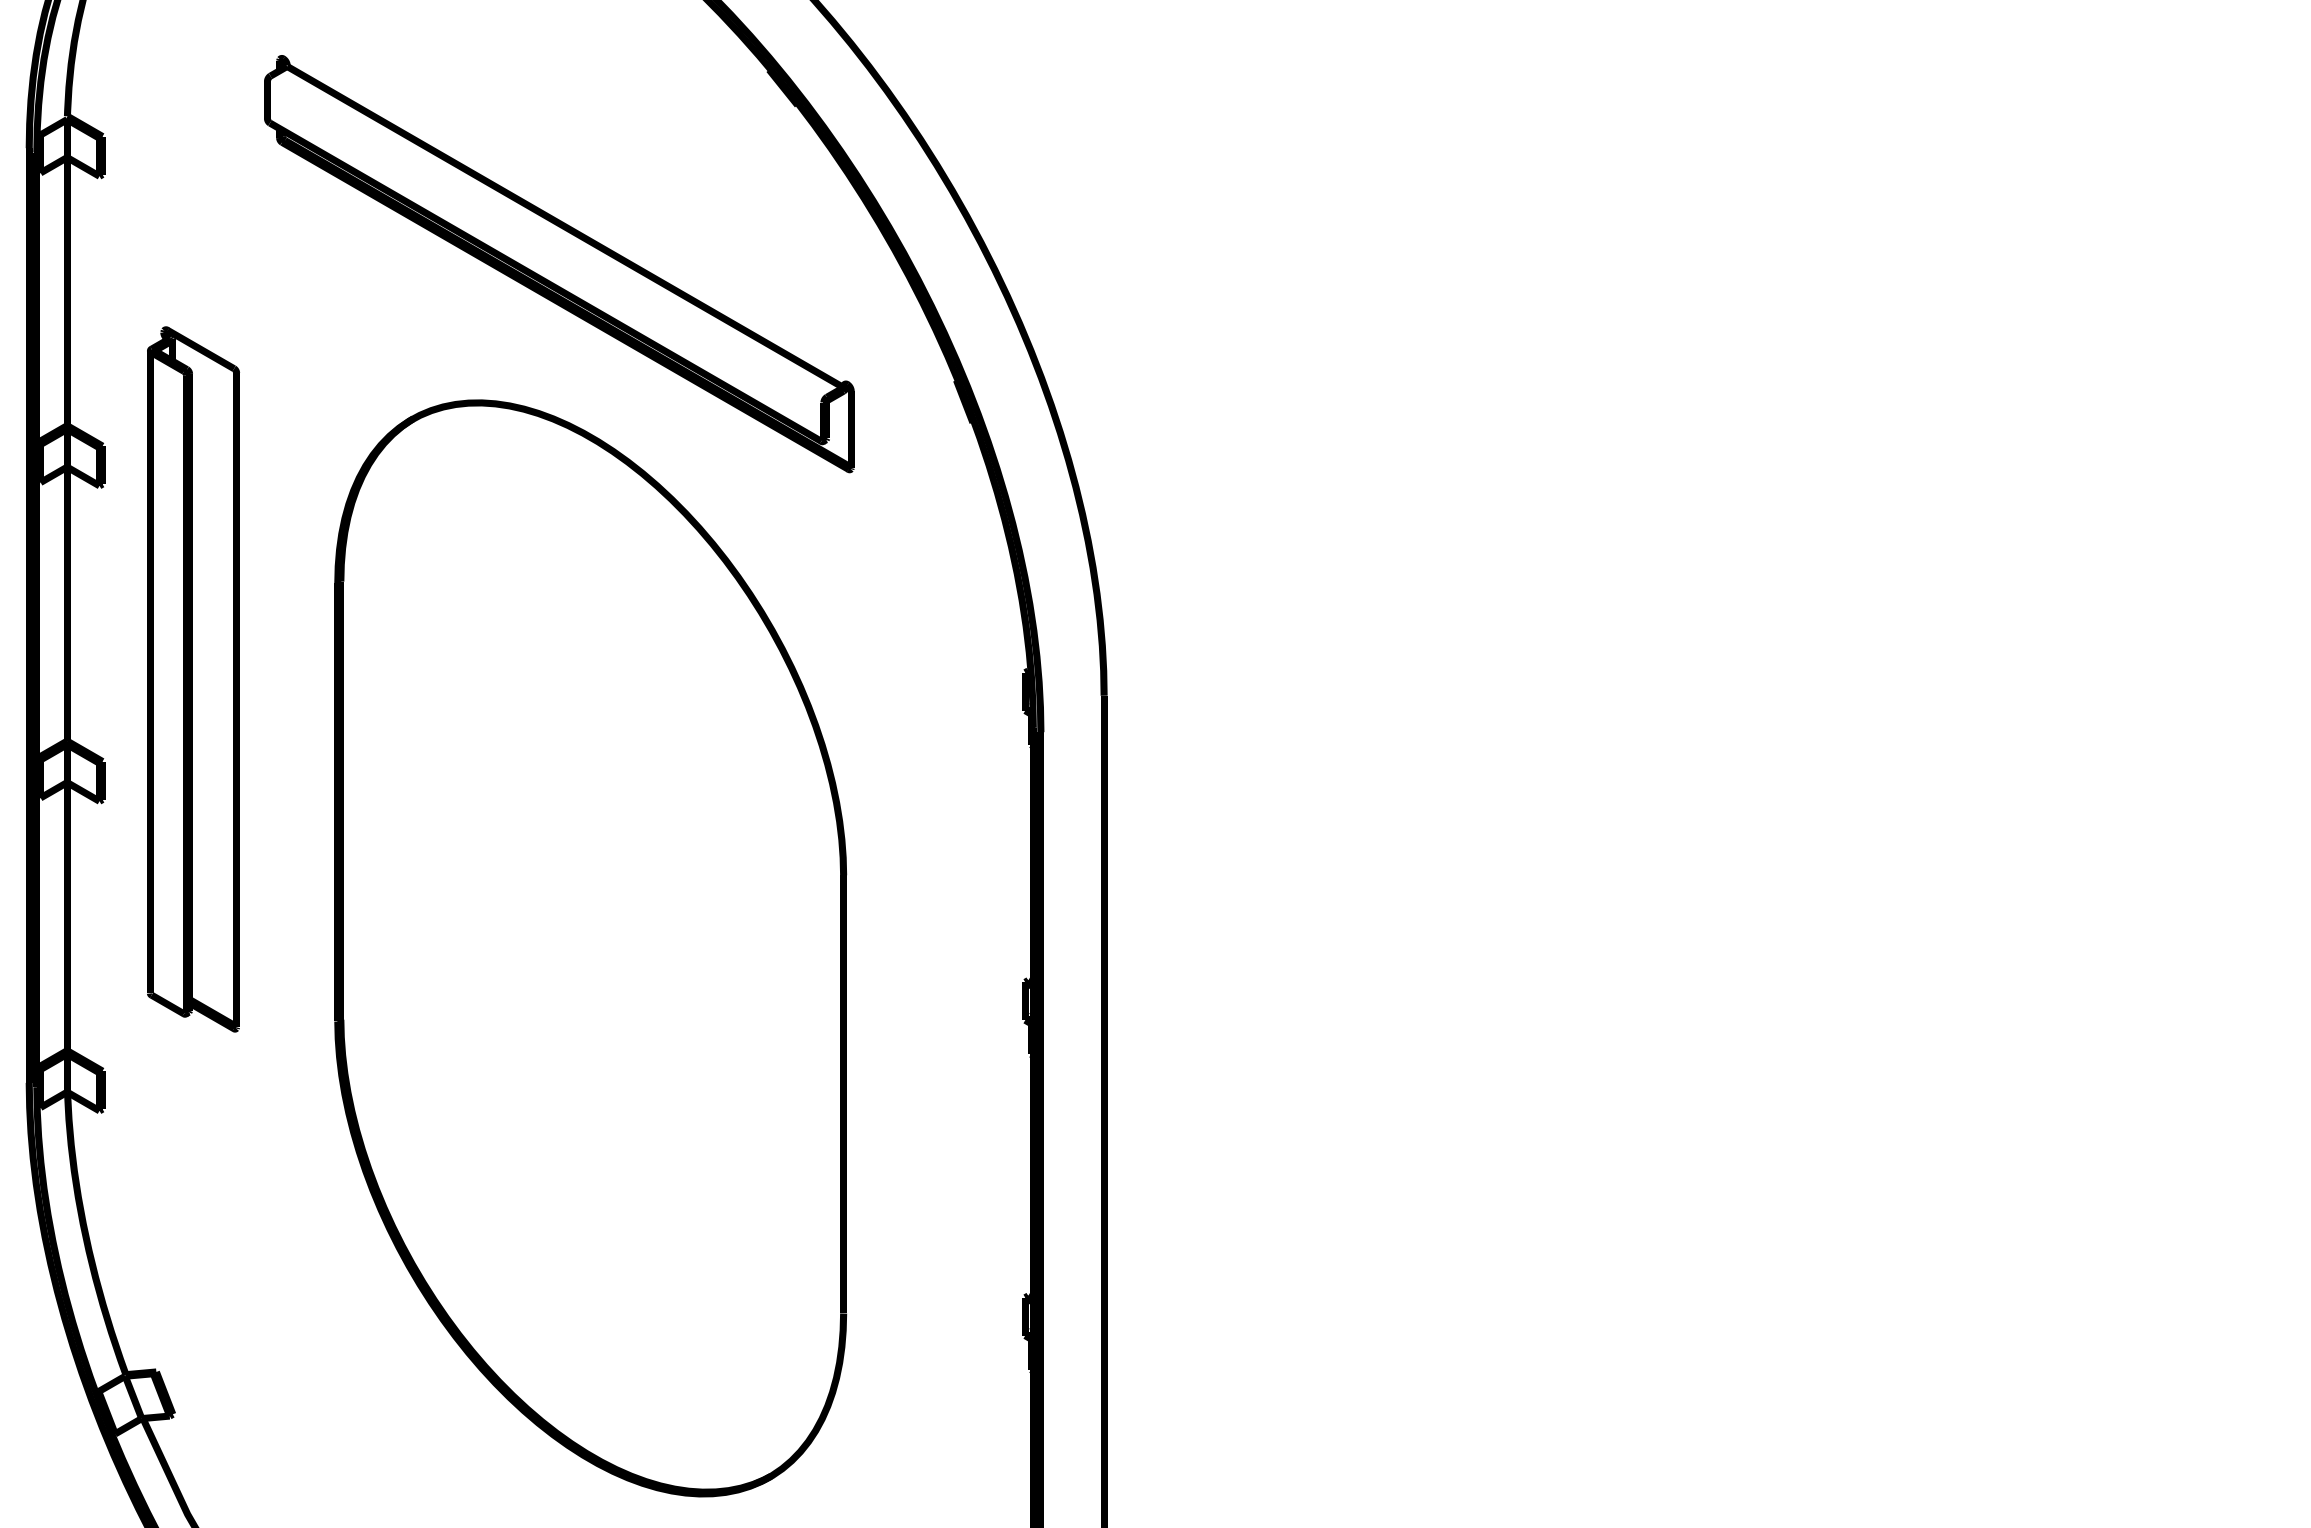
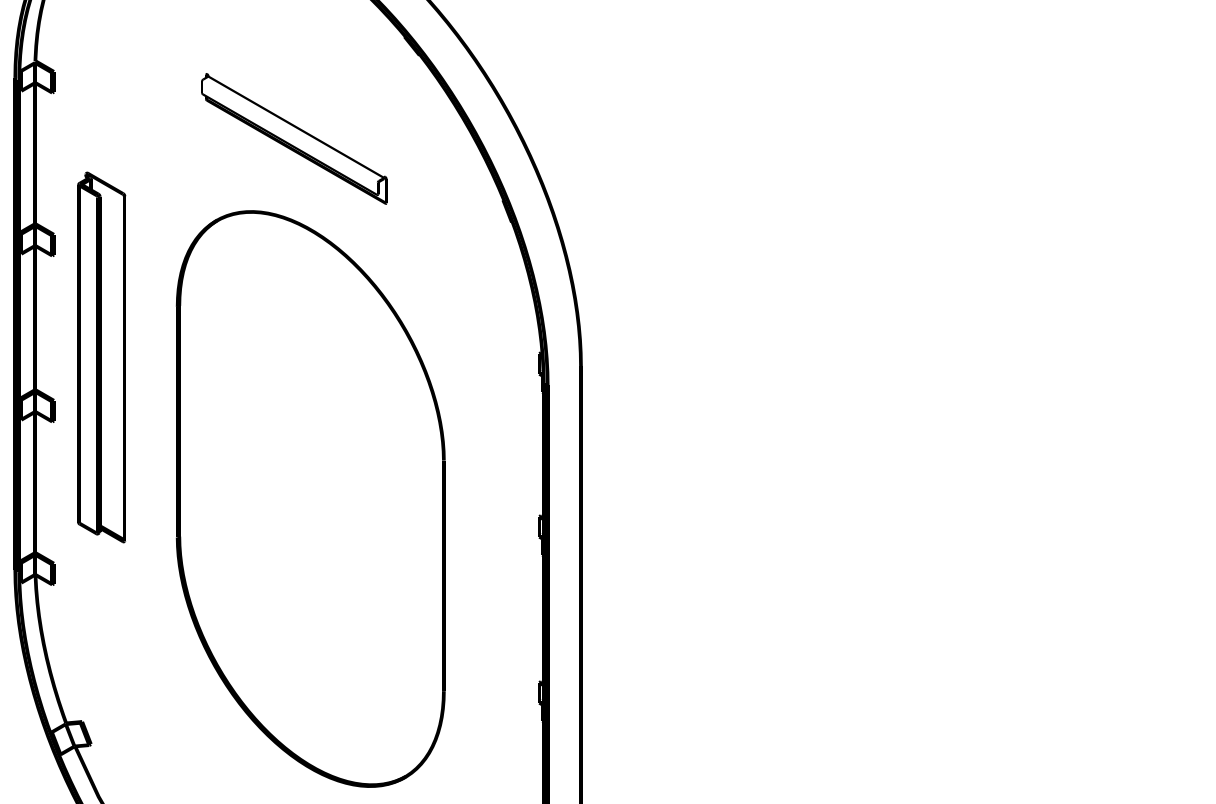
part: (559, 263) -> (294, 138), size x0.6

